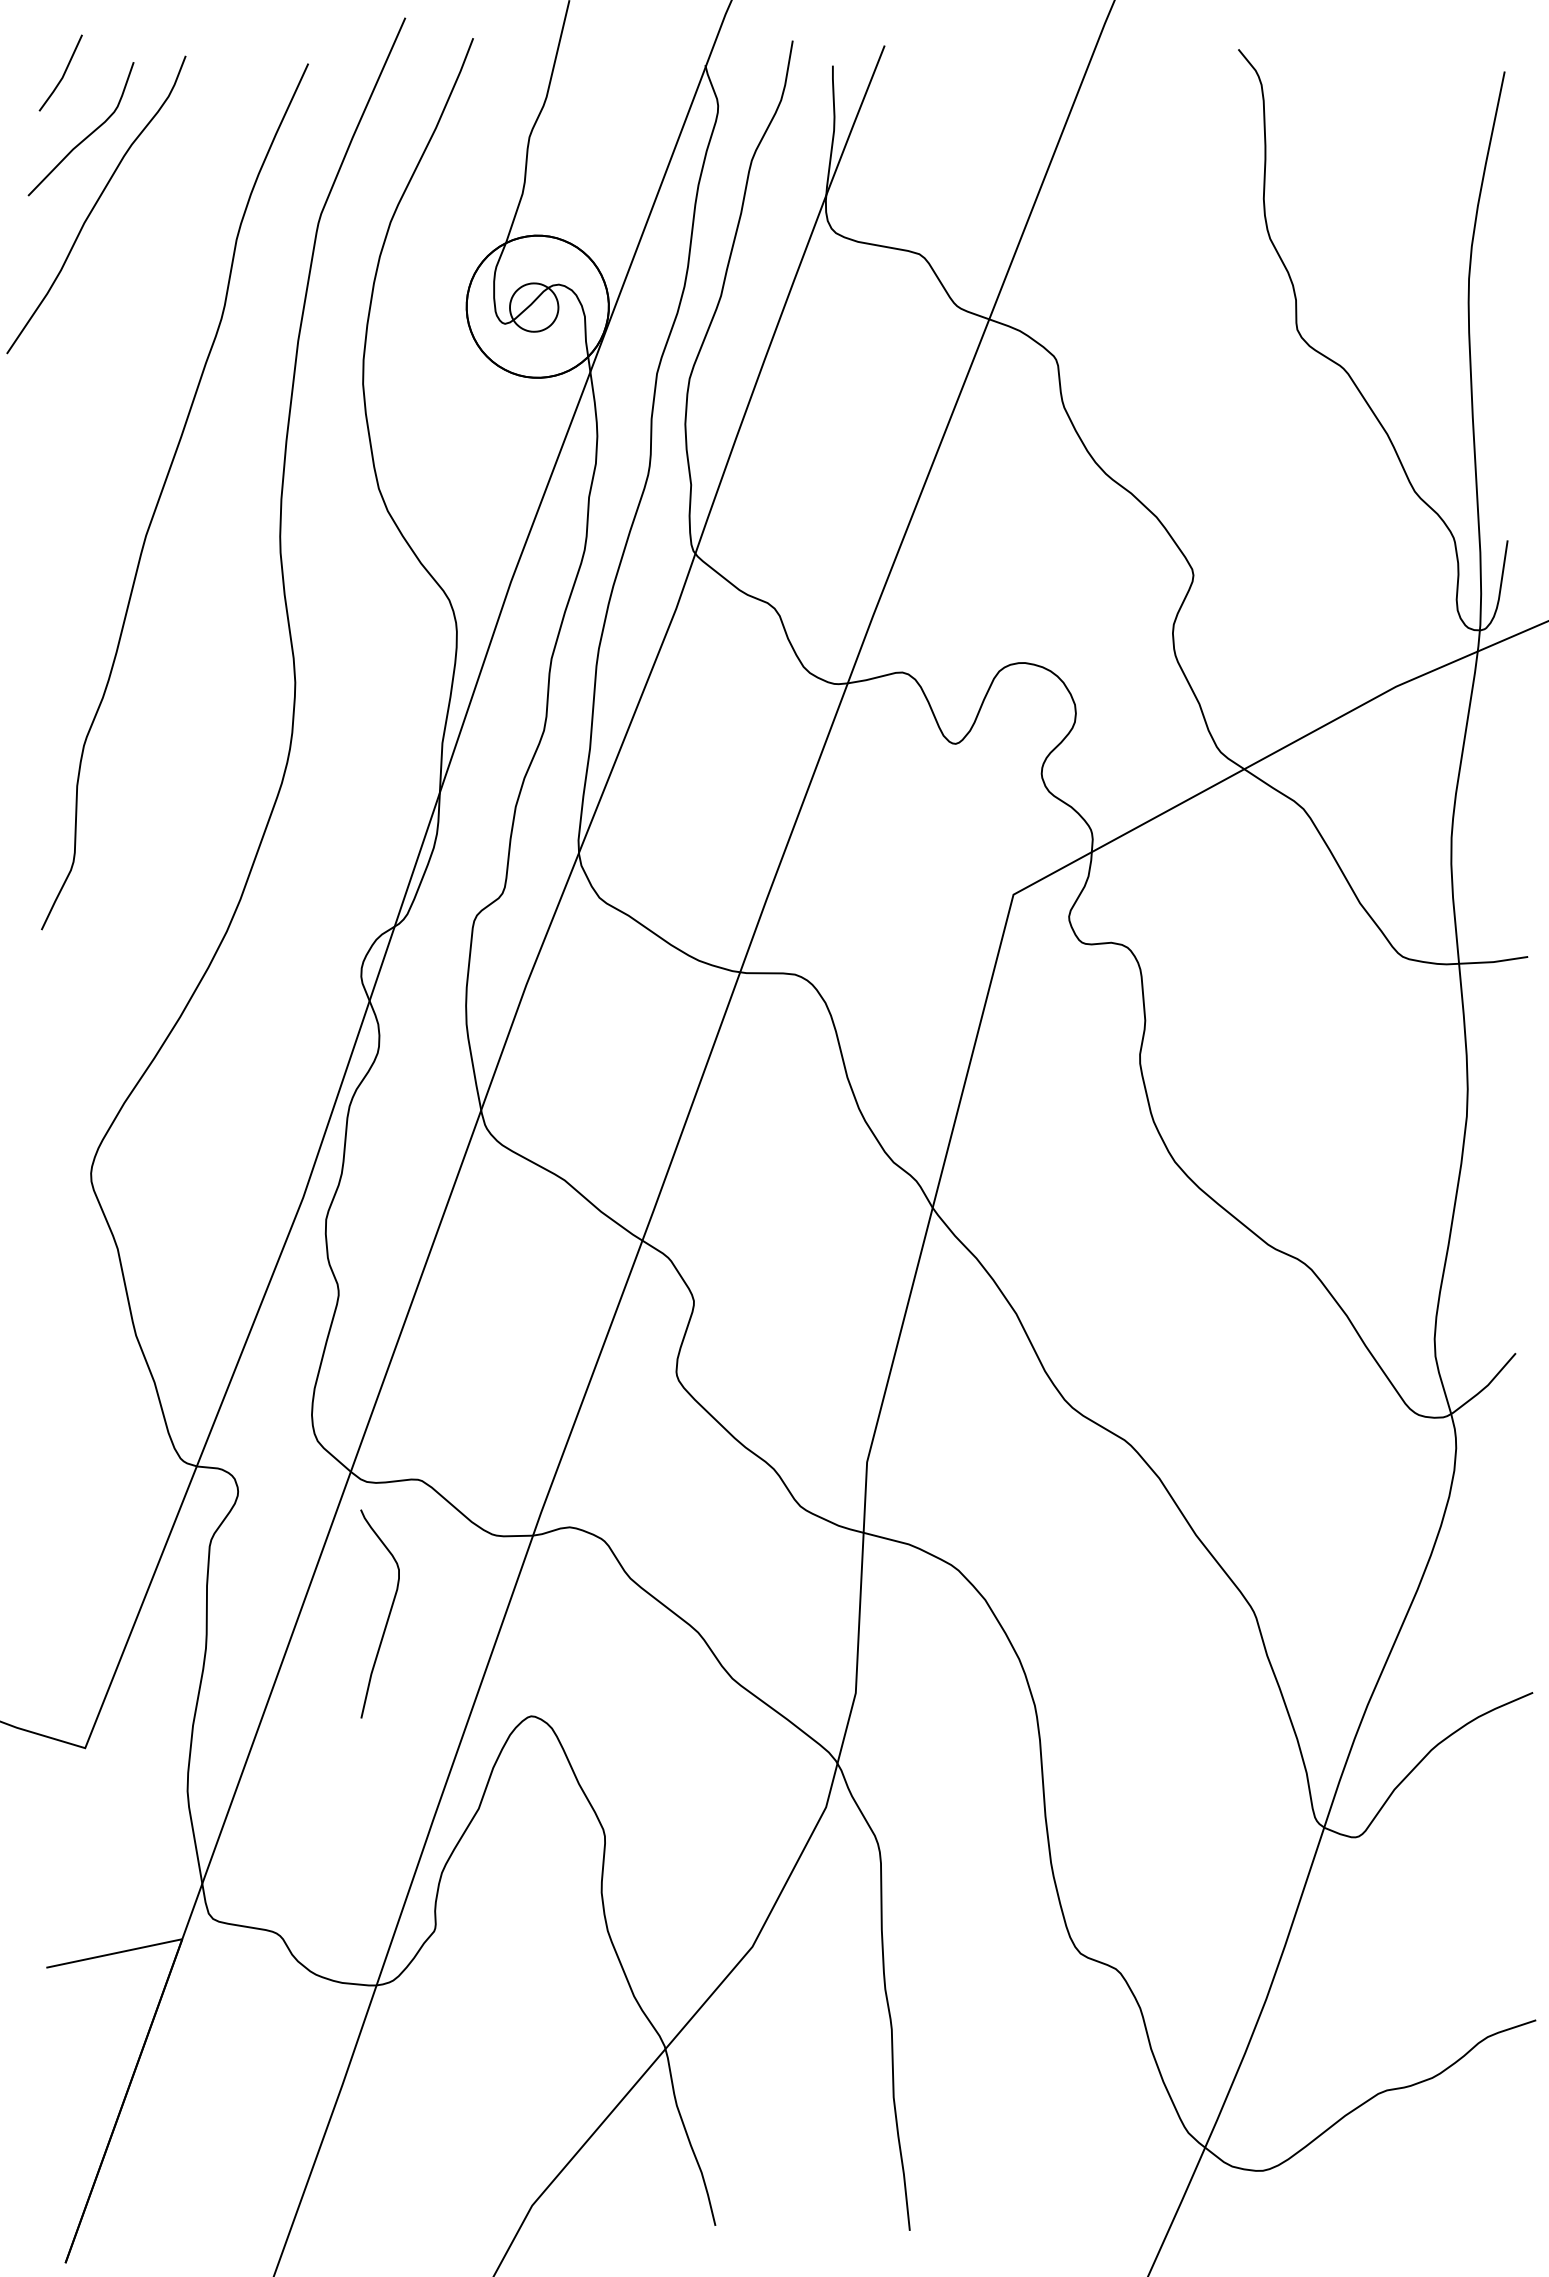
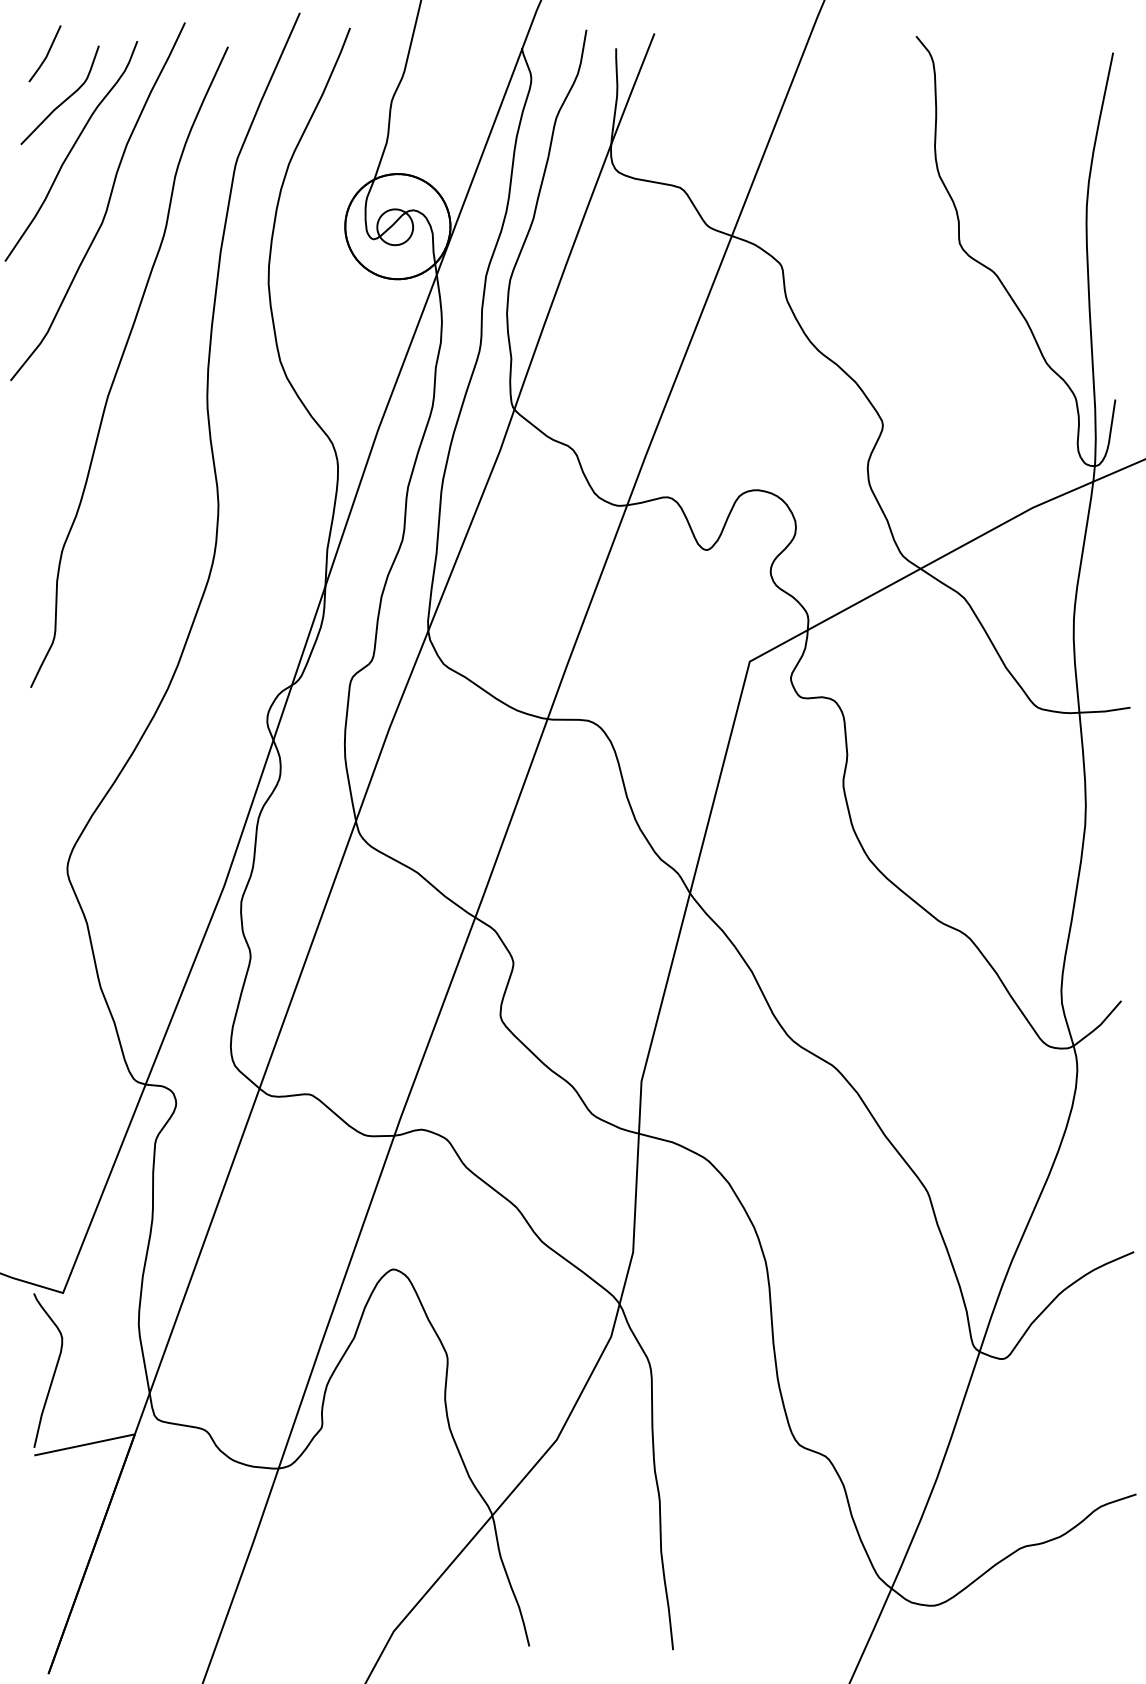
curve: (145, 275) -> (107, 203), added
curve: (387, 1617) -> (53, 1373), moved

